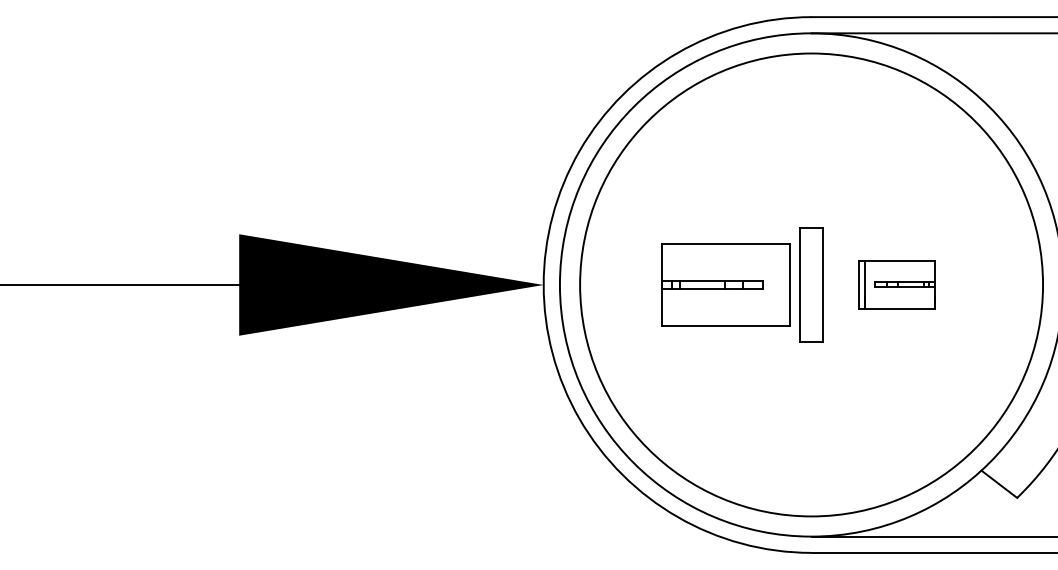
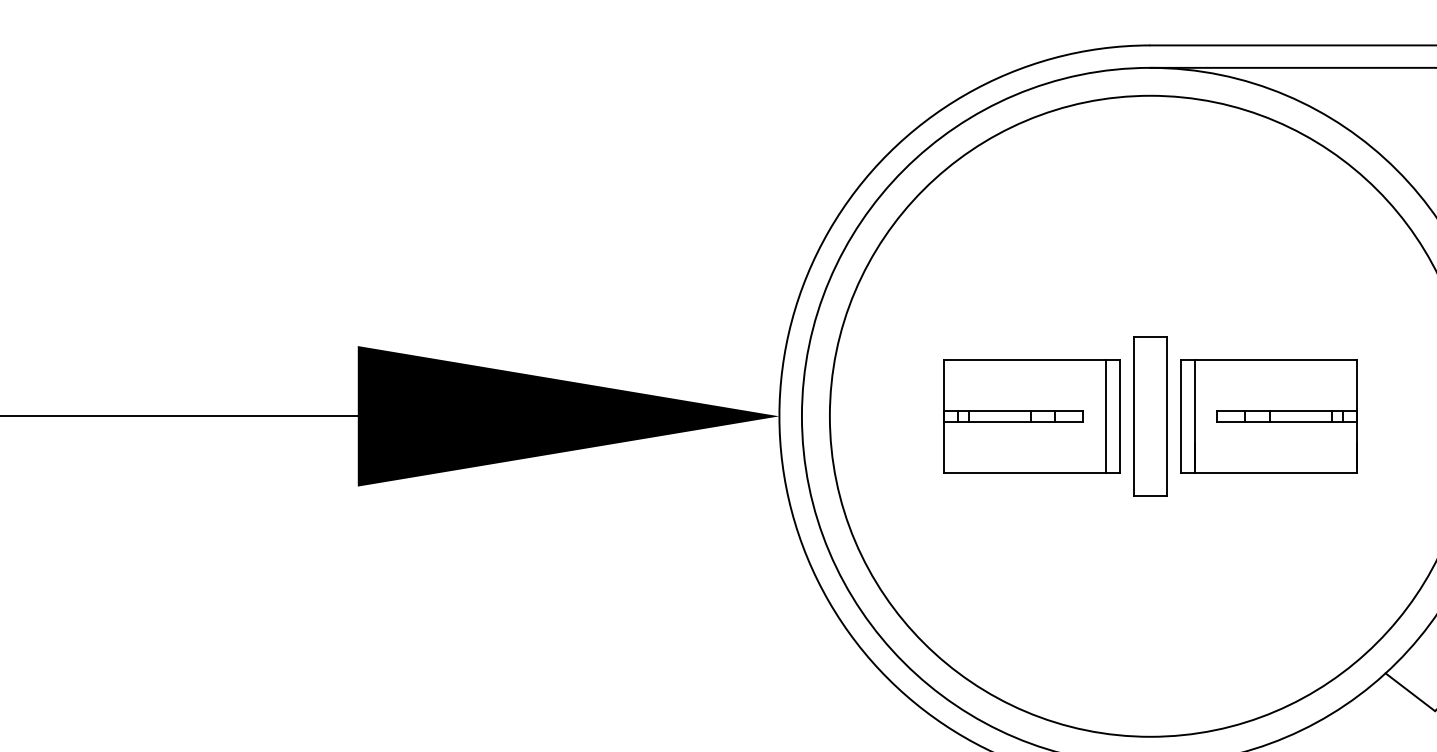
line: (779, 284) -> (1105, 415), added
part: (896, 284) -> (1267, 415), size x1.67

